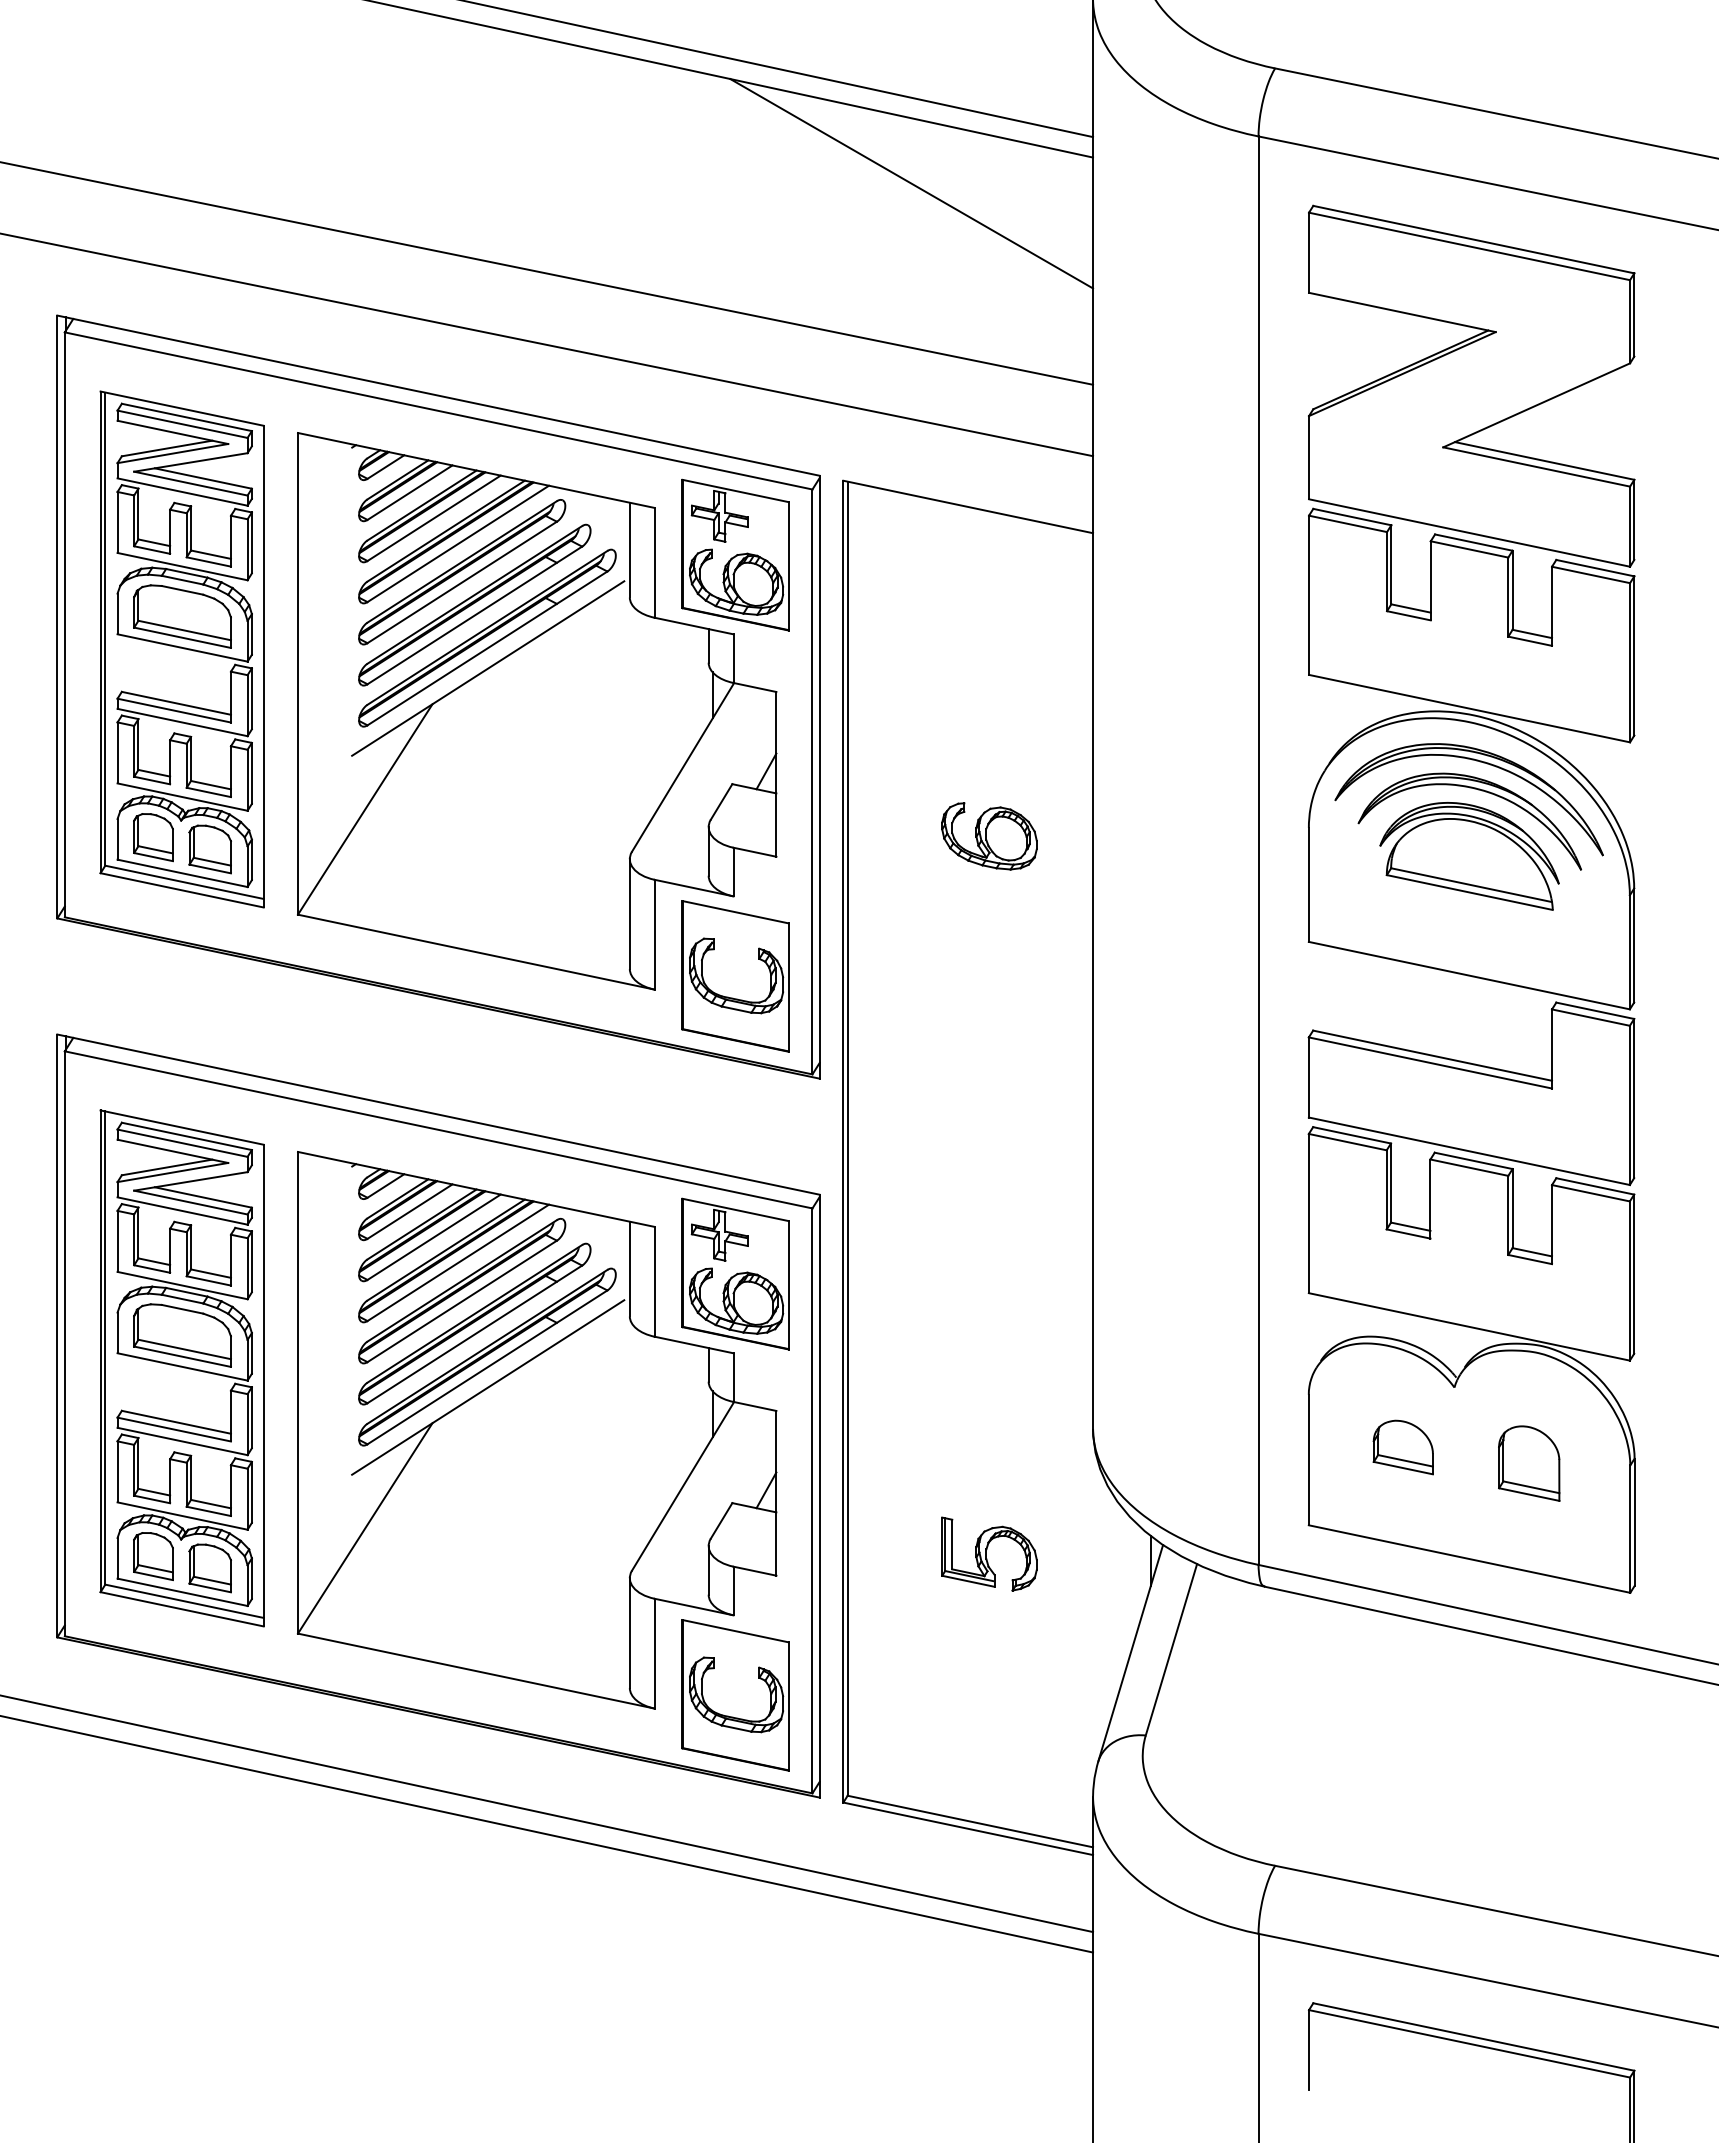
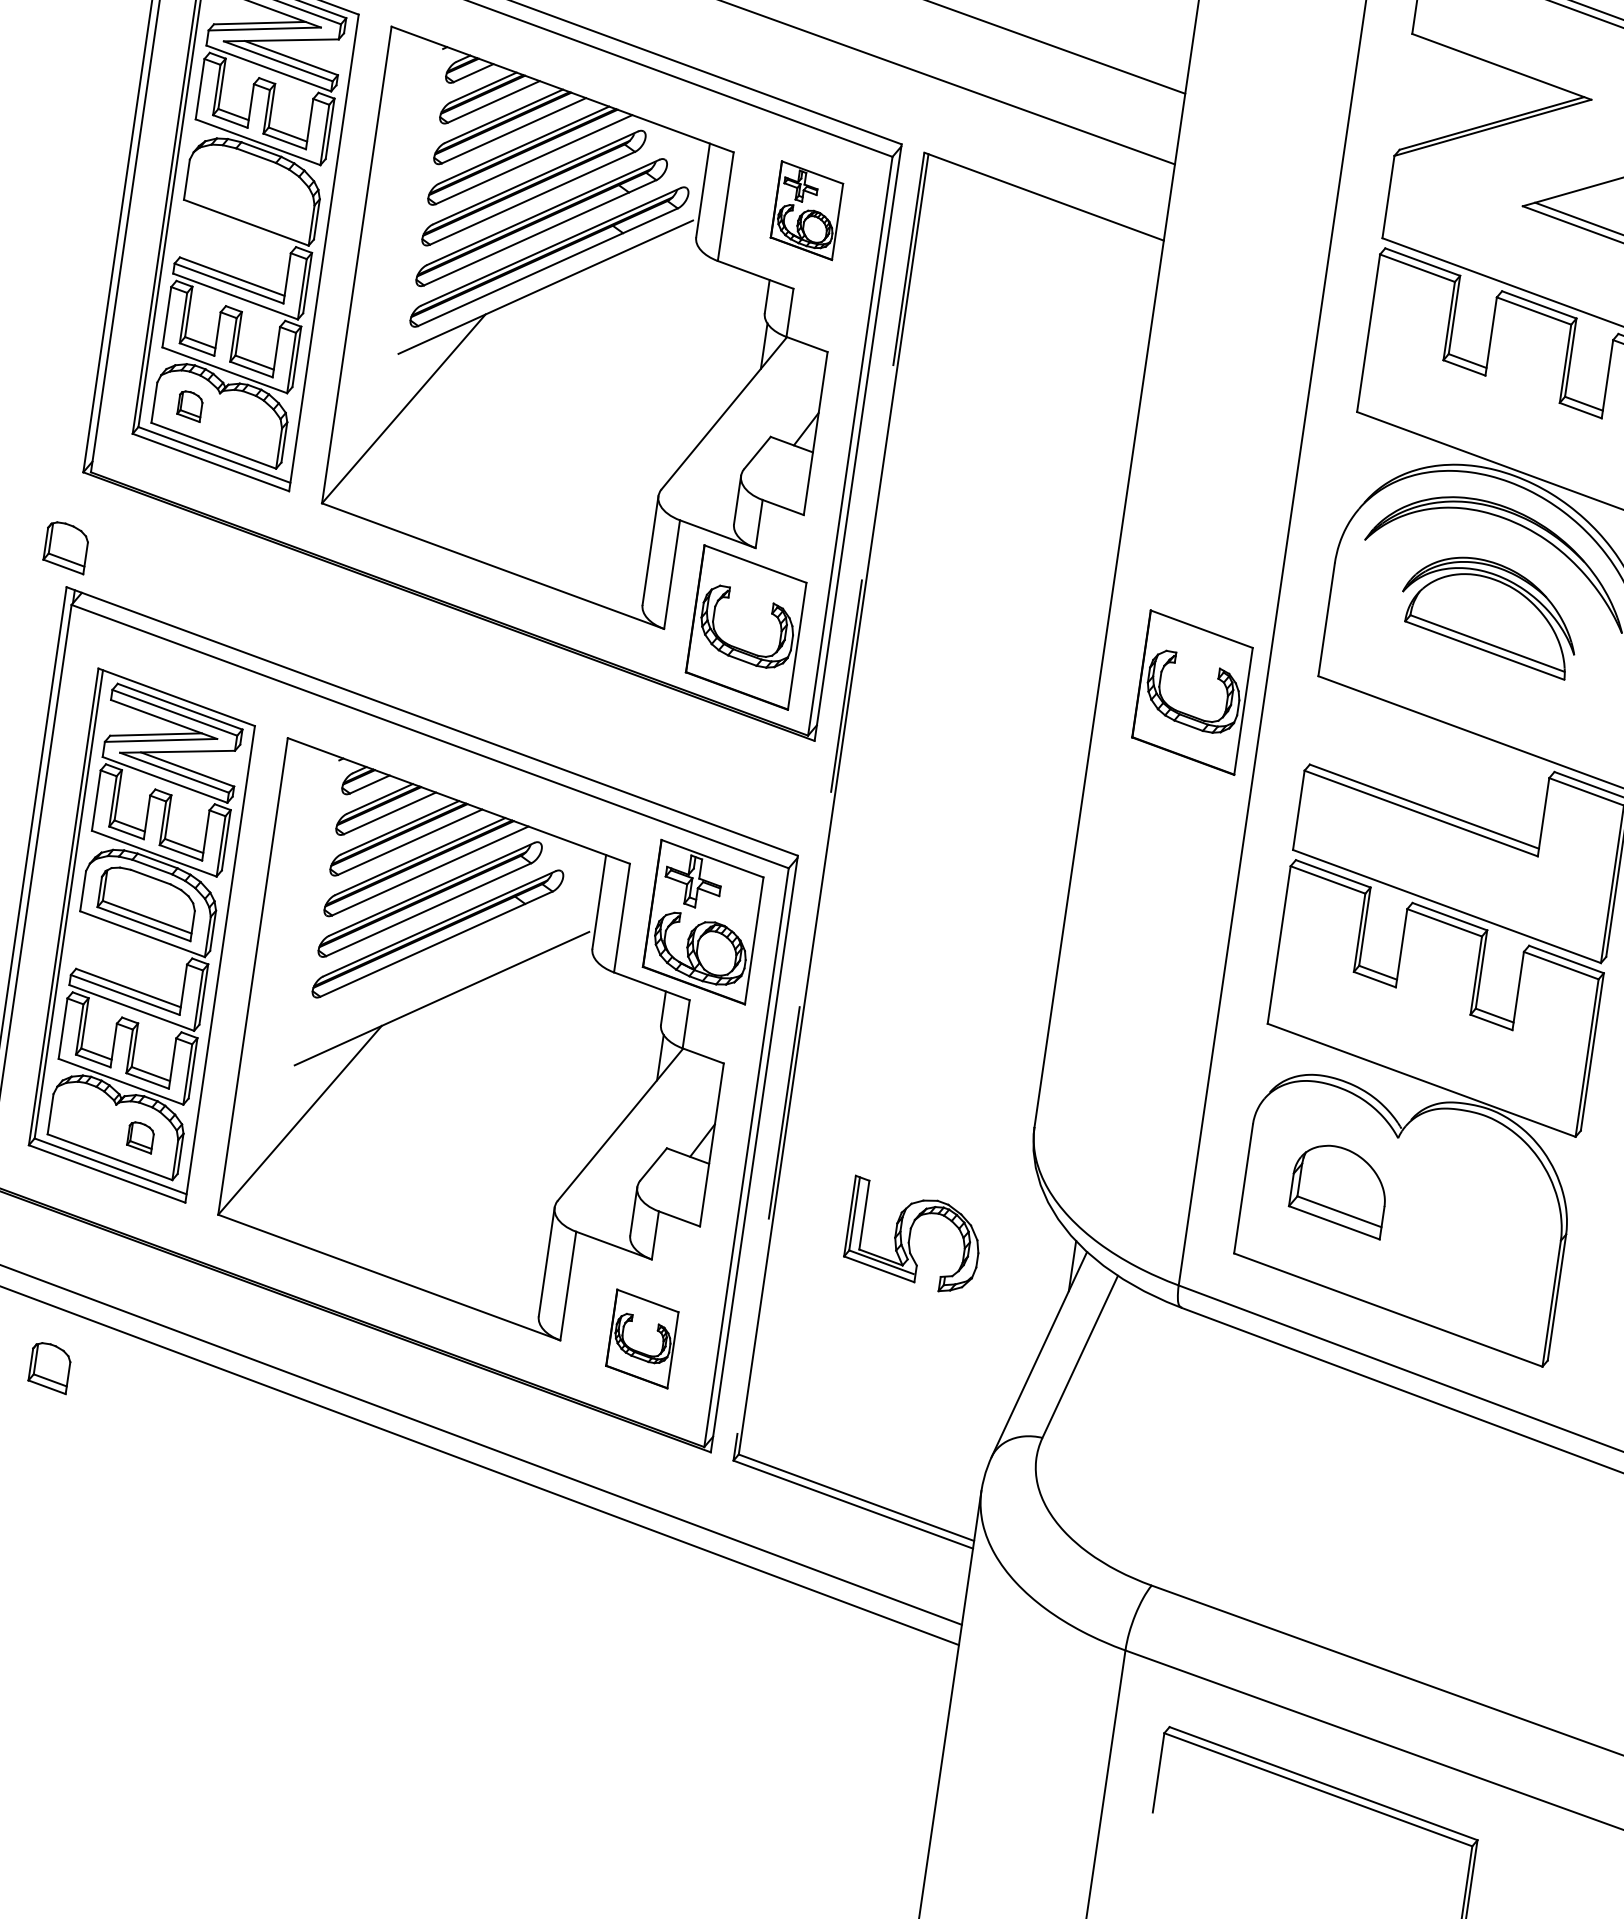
part: (735, 554) -> (806, 210), size x0.6
part: (182, 616) -> (250, 191), removed
part: (1478, 790) -> (1508, 550), removed
part: (989, 836) -> (1017, 525), removed
part: (153, 837) -> (190, 406), size x0.6
part: (209, 849) -> (65, 547), moved
part: (1186, 976) -> (1192, 692), added
line: (843, 1141) -> (829, 806), solid -> dashed
part: (487, 1356) -> (445, 967), removed
part: (1402, 1447) -> (1338, 1190), size x1.6
part: (1529, 1463) -> (1461, 1224), removed
part: (989, 1553) -> (914, 1235), size x1.4
part: (153, 1556) -> (49, 1367), moved
part: (209, 1568) -> (140, 1137), size x0.6
part: (735, 1695) -> (642, 1339), size x0.6

